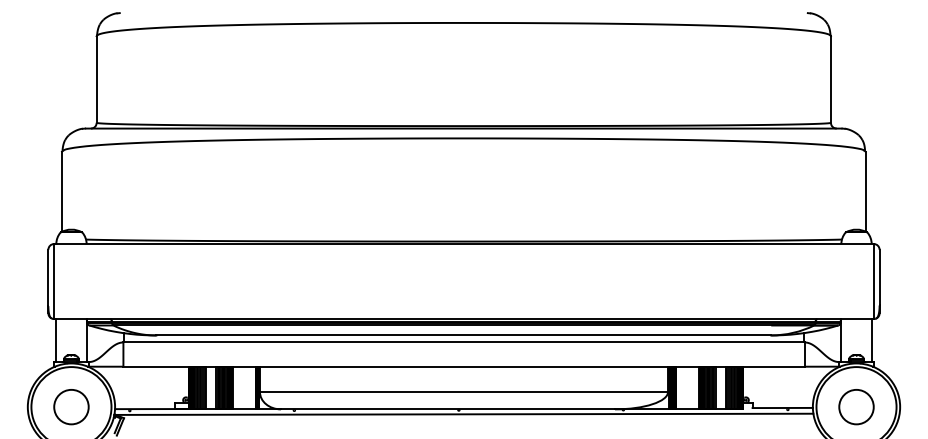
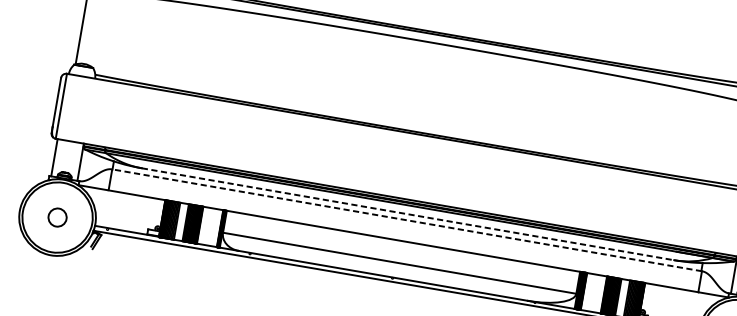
line: (464, 335) -> (408, 214), solid -> dashed
line: (463, 342) -> (406, 220), solid -> dashed
circle: (71, 406) -> (57, 217), size x0.6

